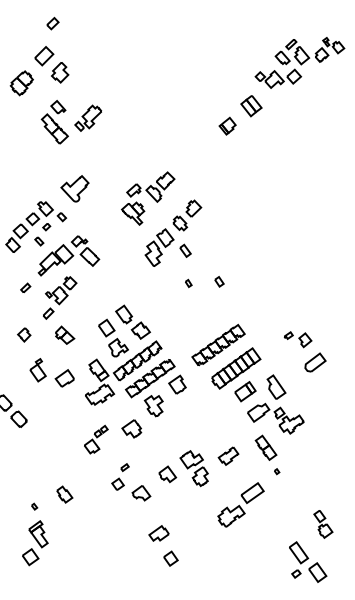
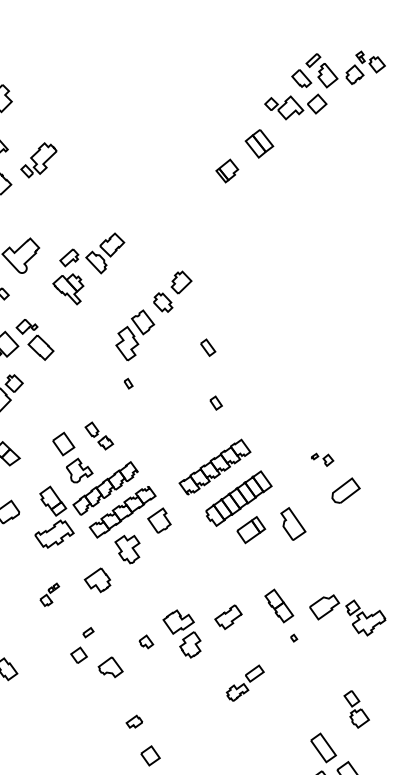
part: (148, 198) -> (89, 268), moved
part: (185, 250) -> (208, 347), moved
part: (219, 281) -> (216, 402), moved
part: (188, 283) -> (128, 383), moved
part: (132, 321) -> (98, 435), size x0.6
part: (297, 339) -> (321, 459), size x0.6
part: (275, 418) -> (347, 614), moved
part: (96, 439) -> (49, 594), size x0.6
part: (167, 474) -> (145, 642), size x0.6
part: (240, 504) -> (244, 682), size x0.6
part: (158, 533) -> (133, 721), size x0.6

